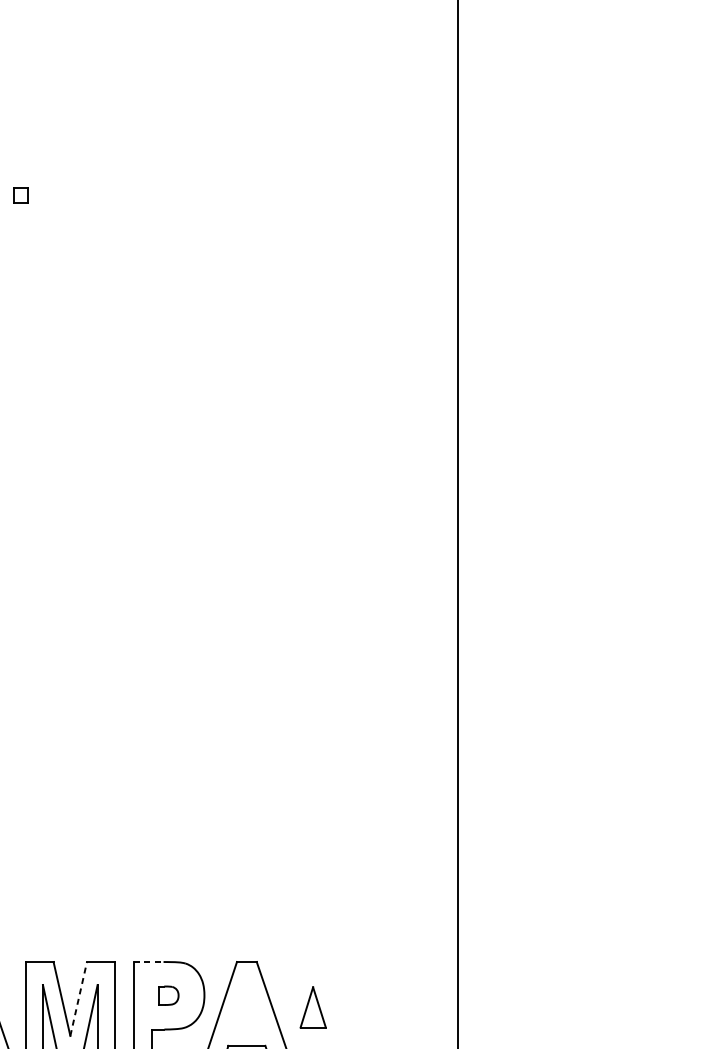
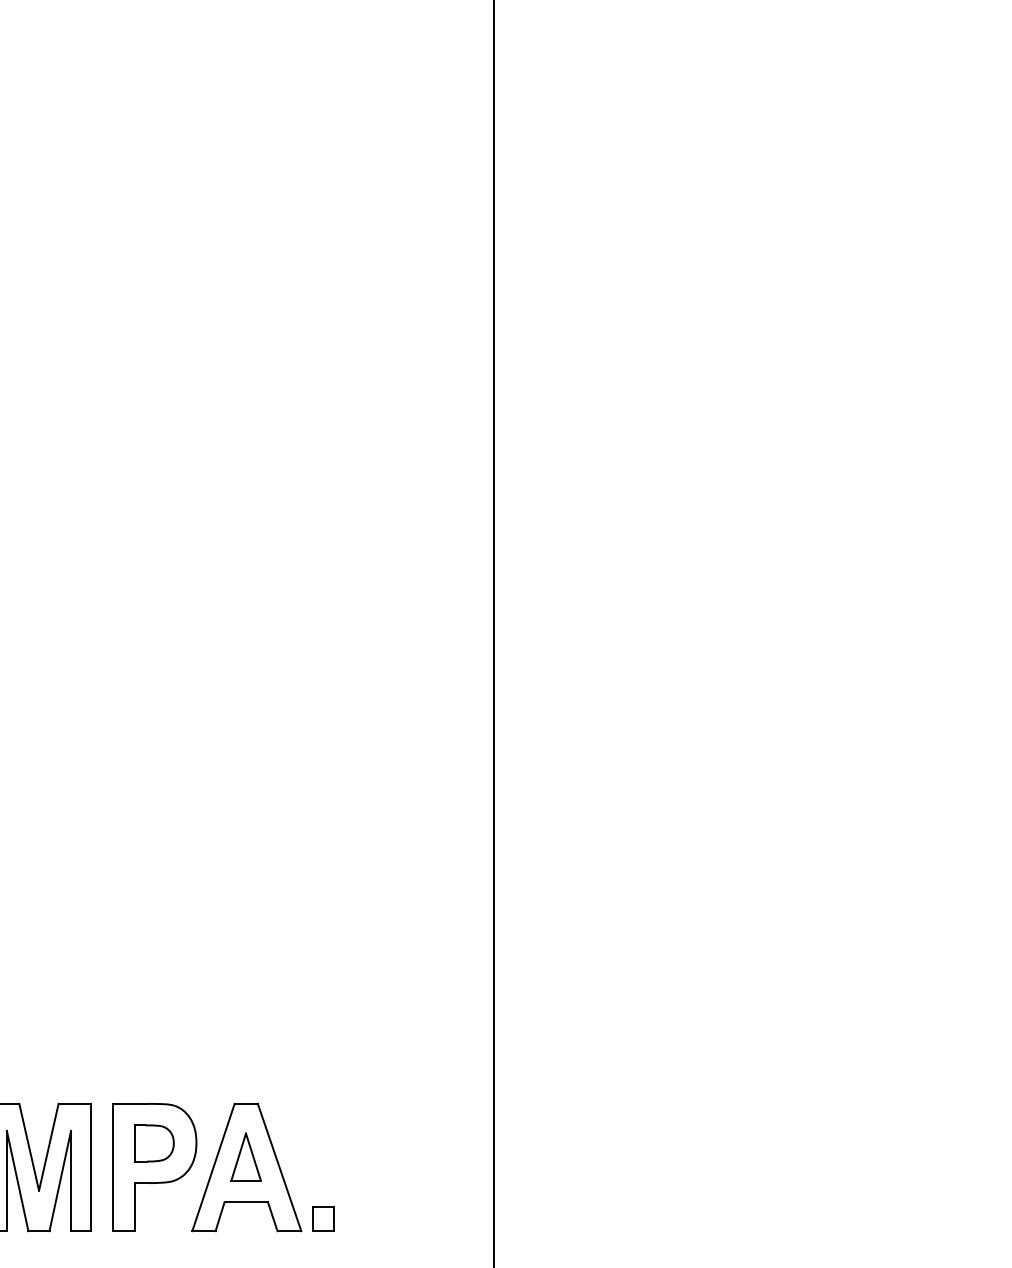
line: (148, 961) -> (130, 1103), dashed -> solid
part: (168, 995) -> (154, 1143), size x1.67
line: (78, 999) -> (48, 1147), dashed -> solid
part: (312, 1006) -> (245, 1156), moved

